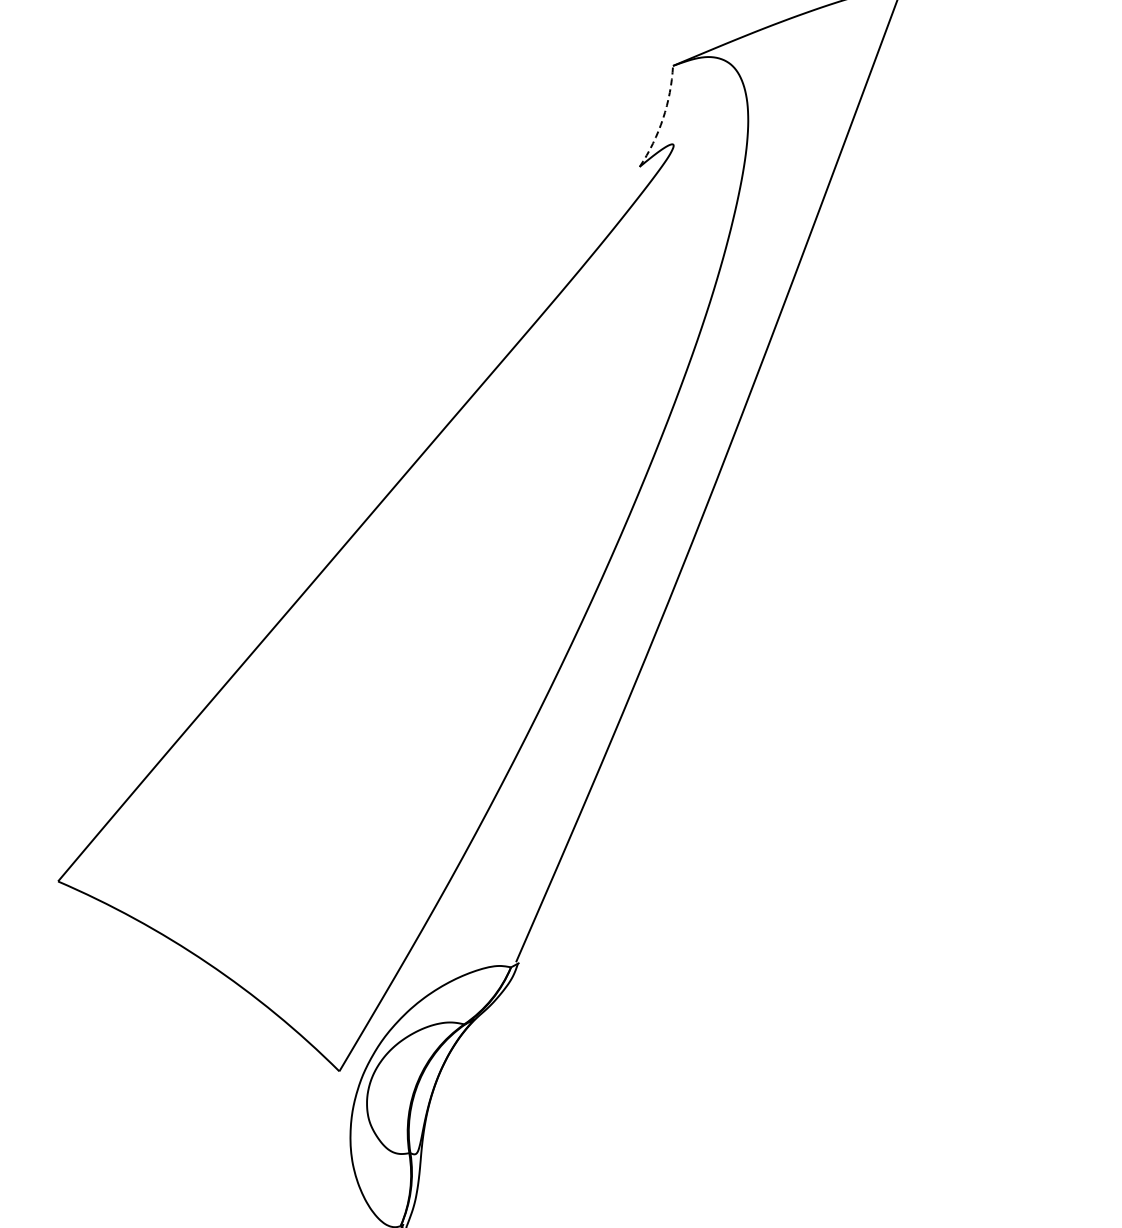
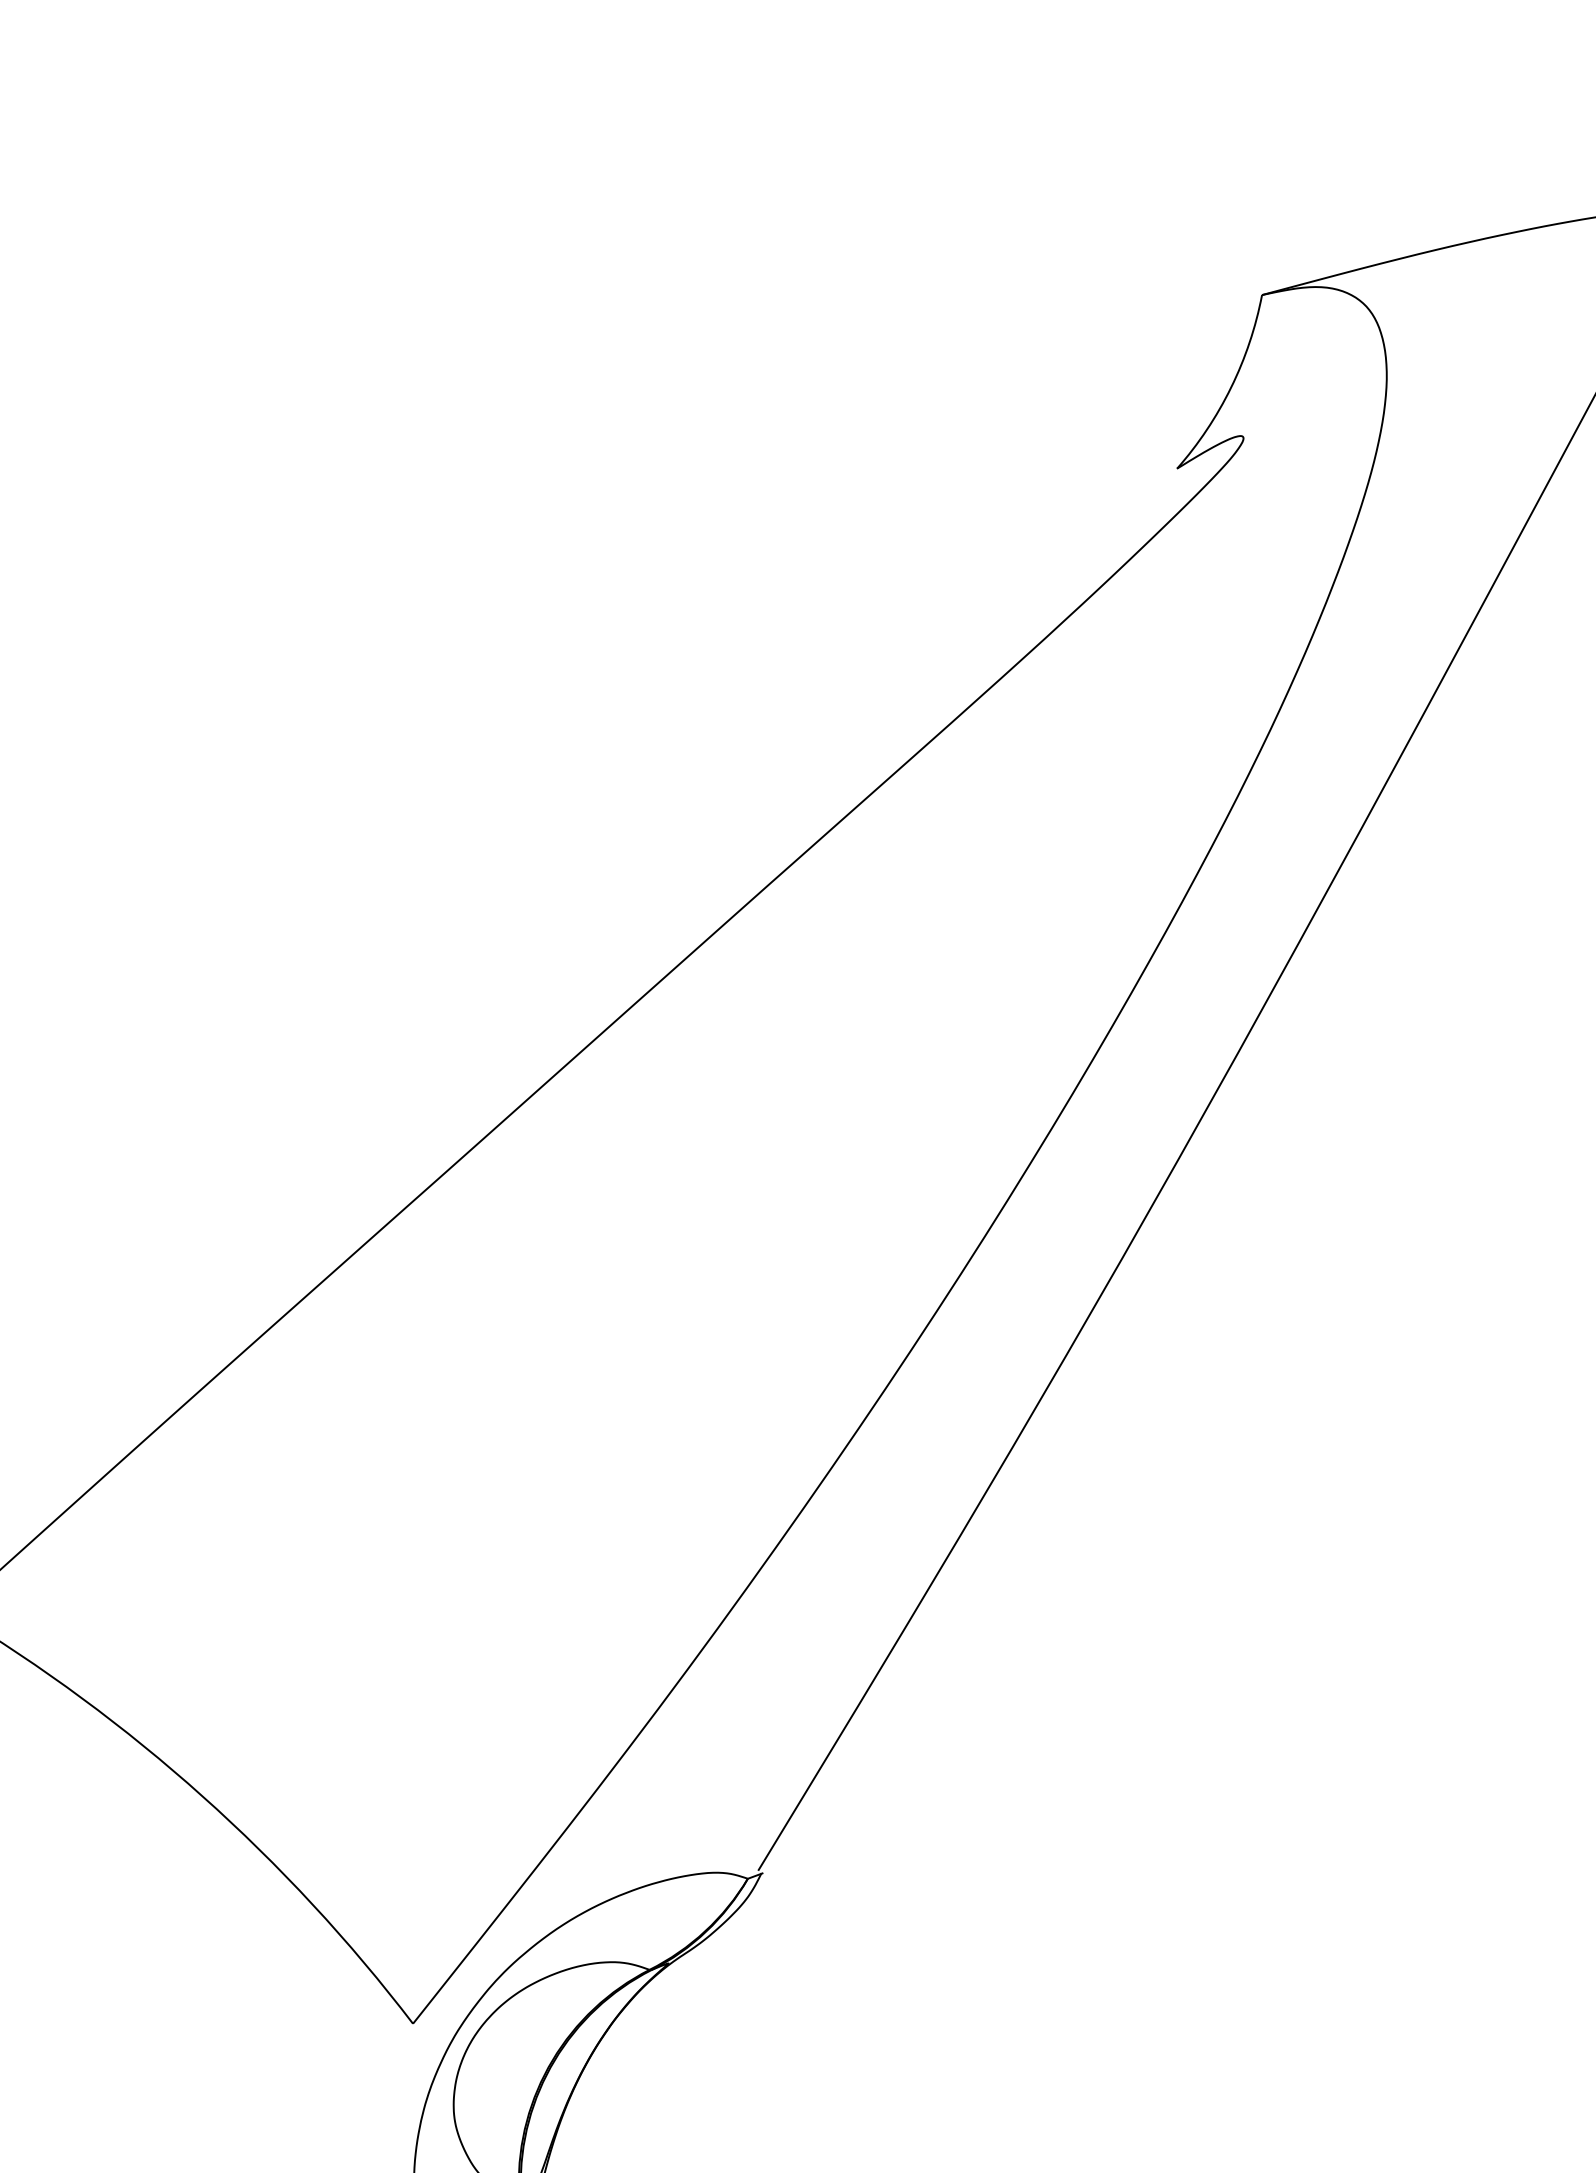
arc: (663, 118) -> (1231, 387), dashed -> solid

